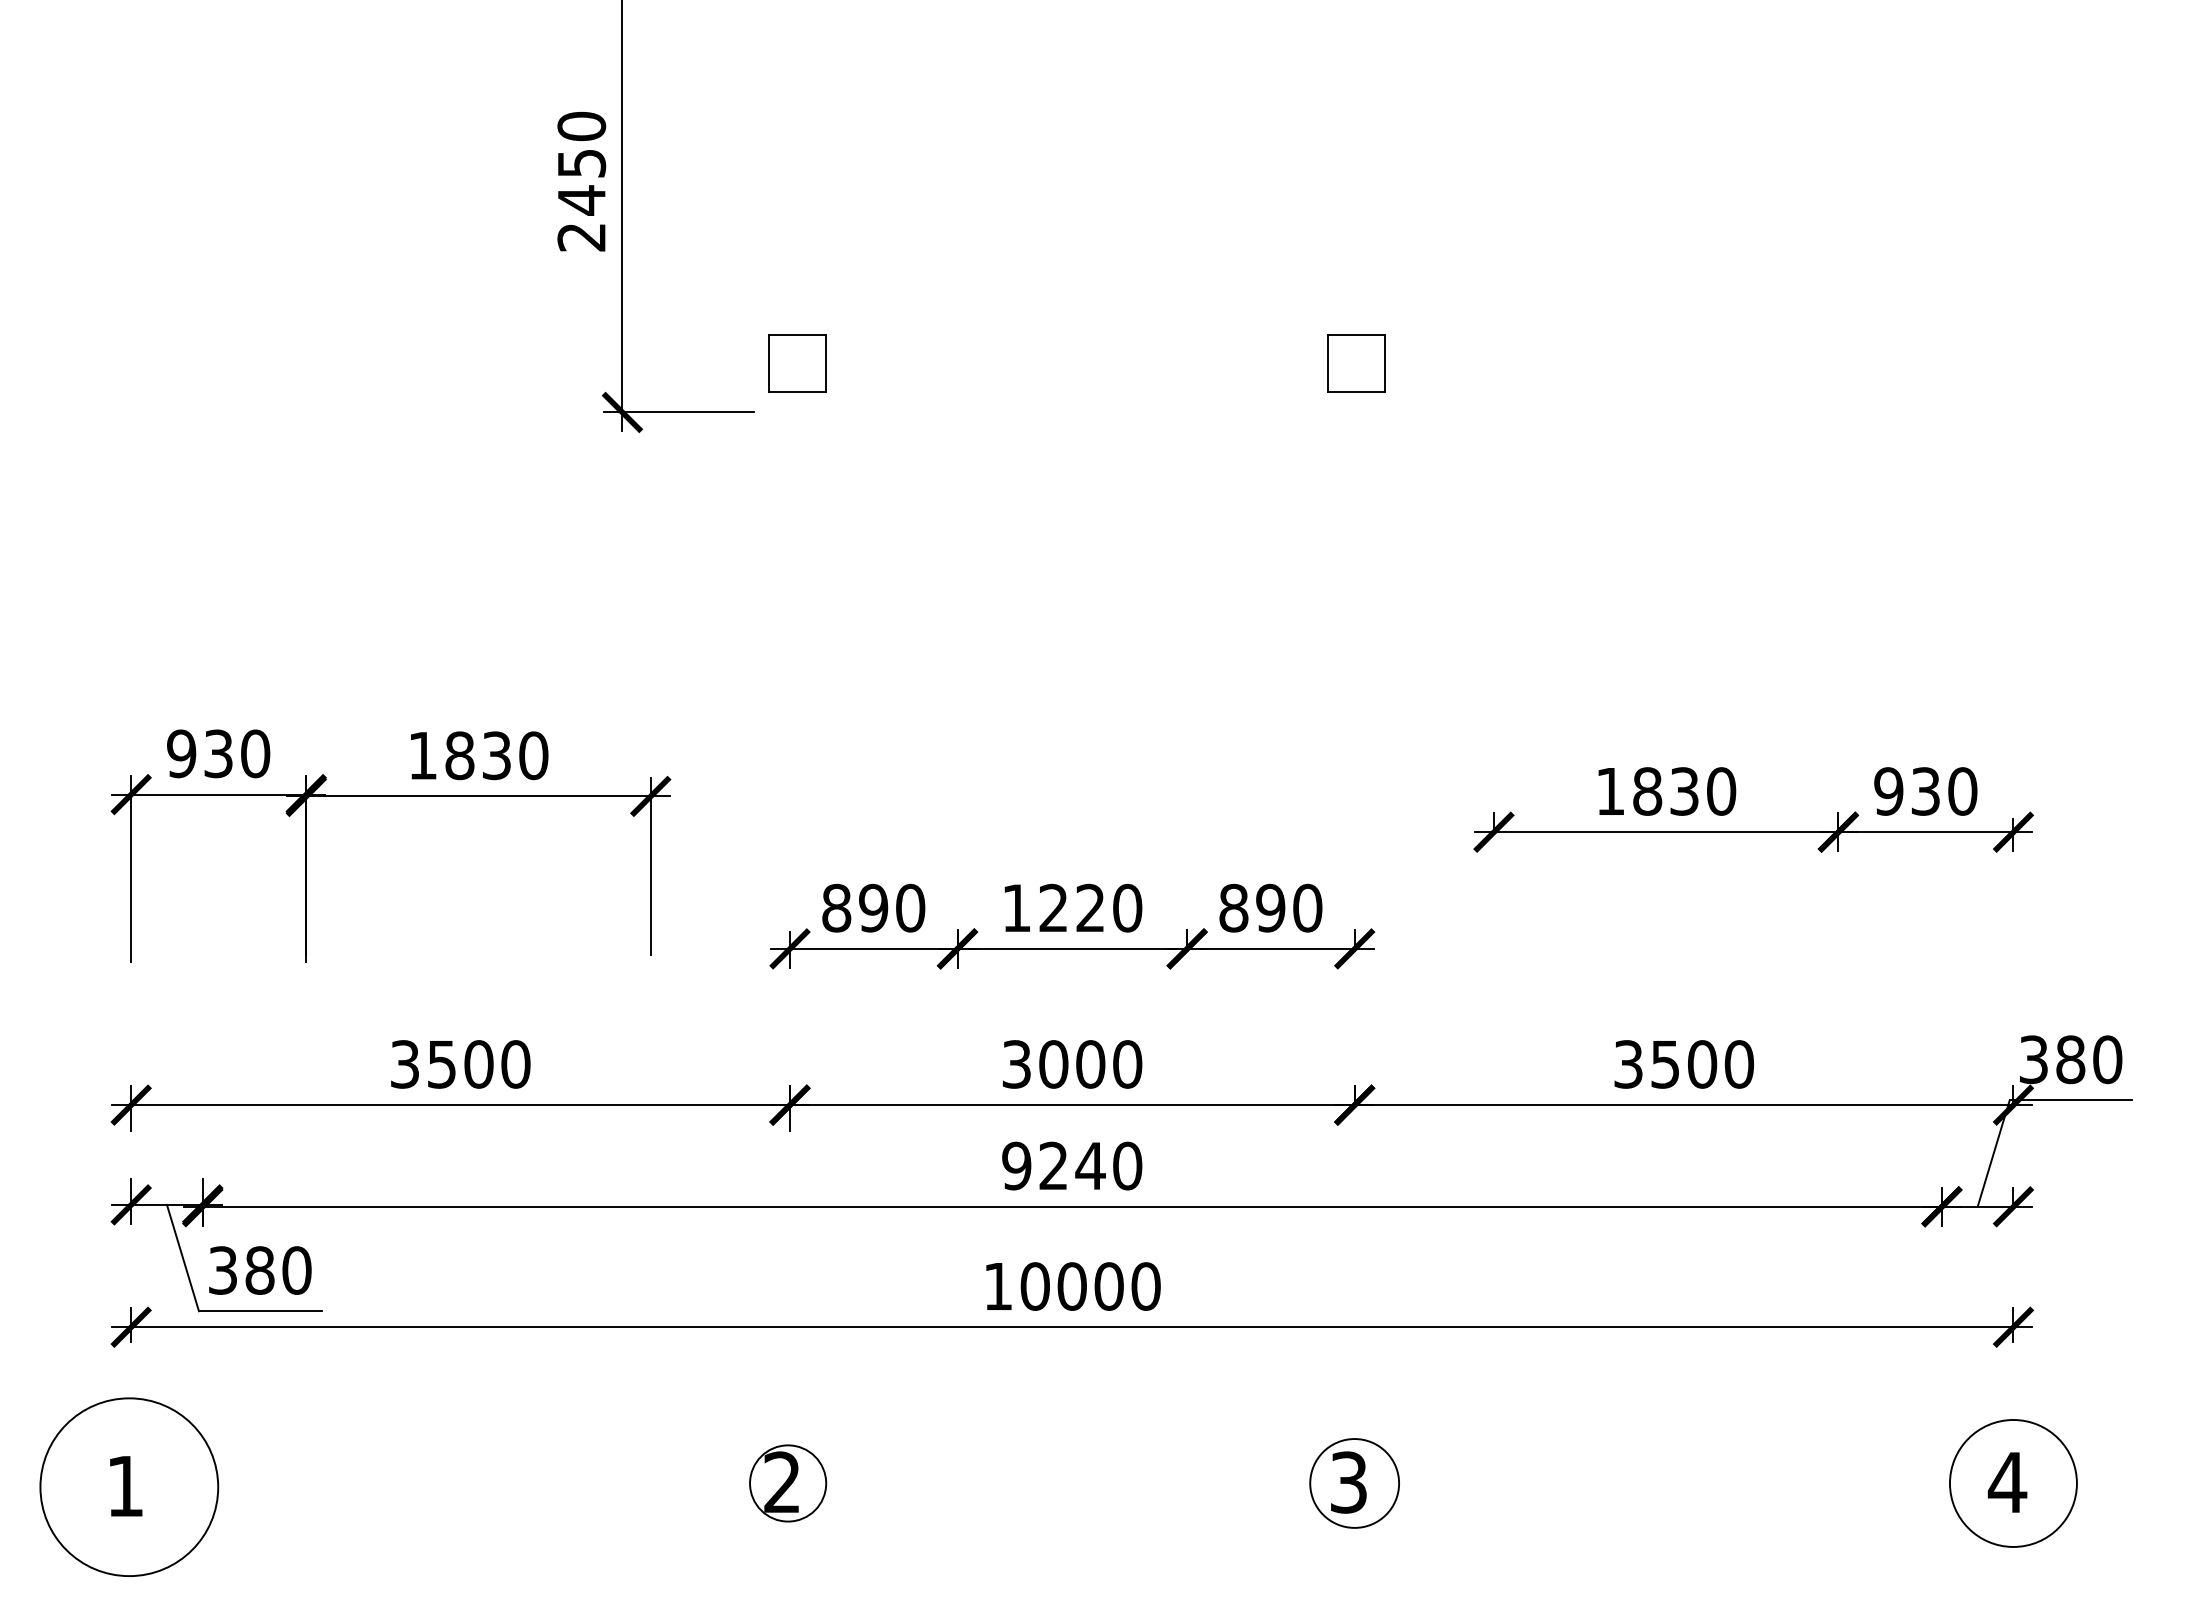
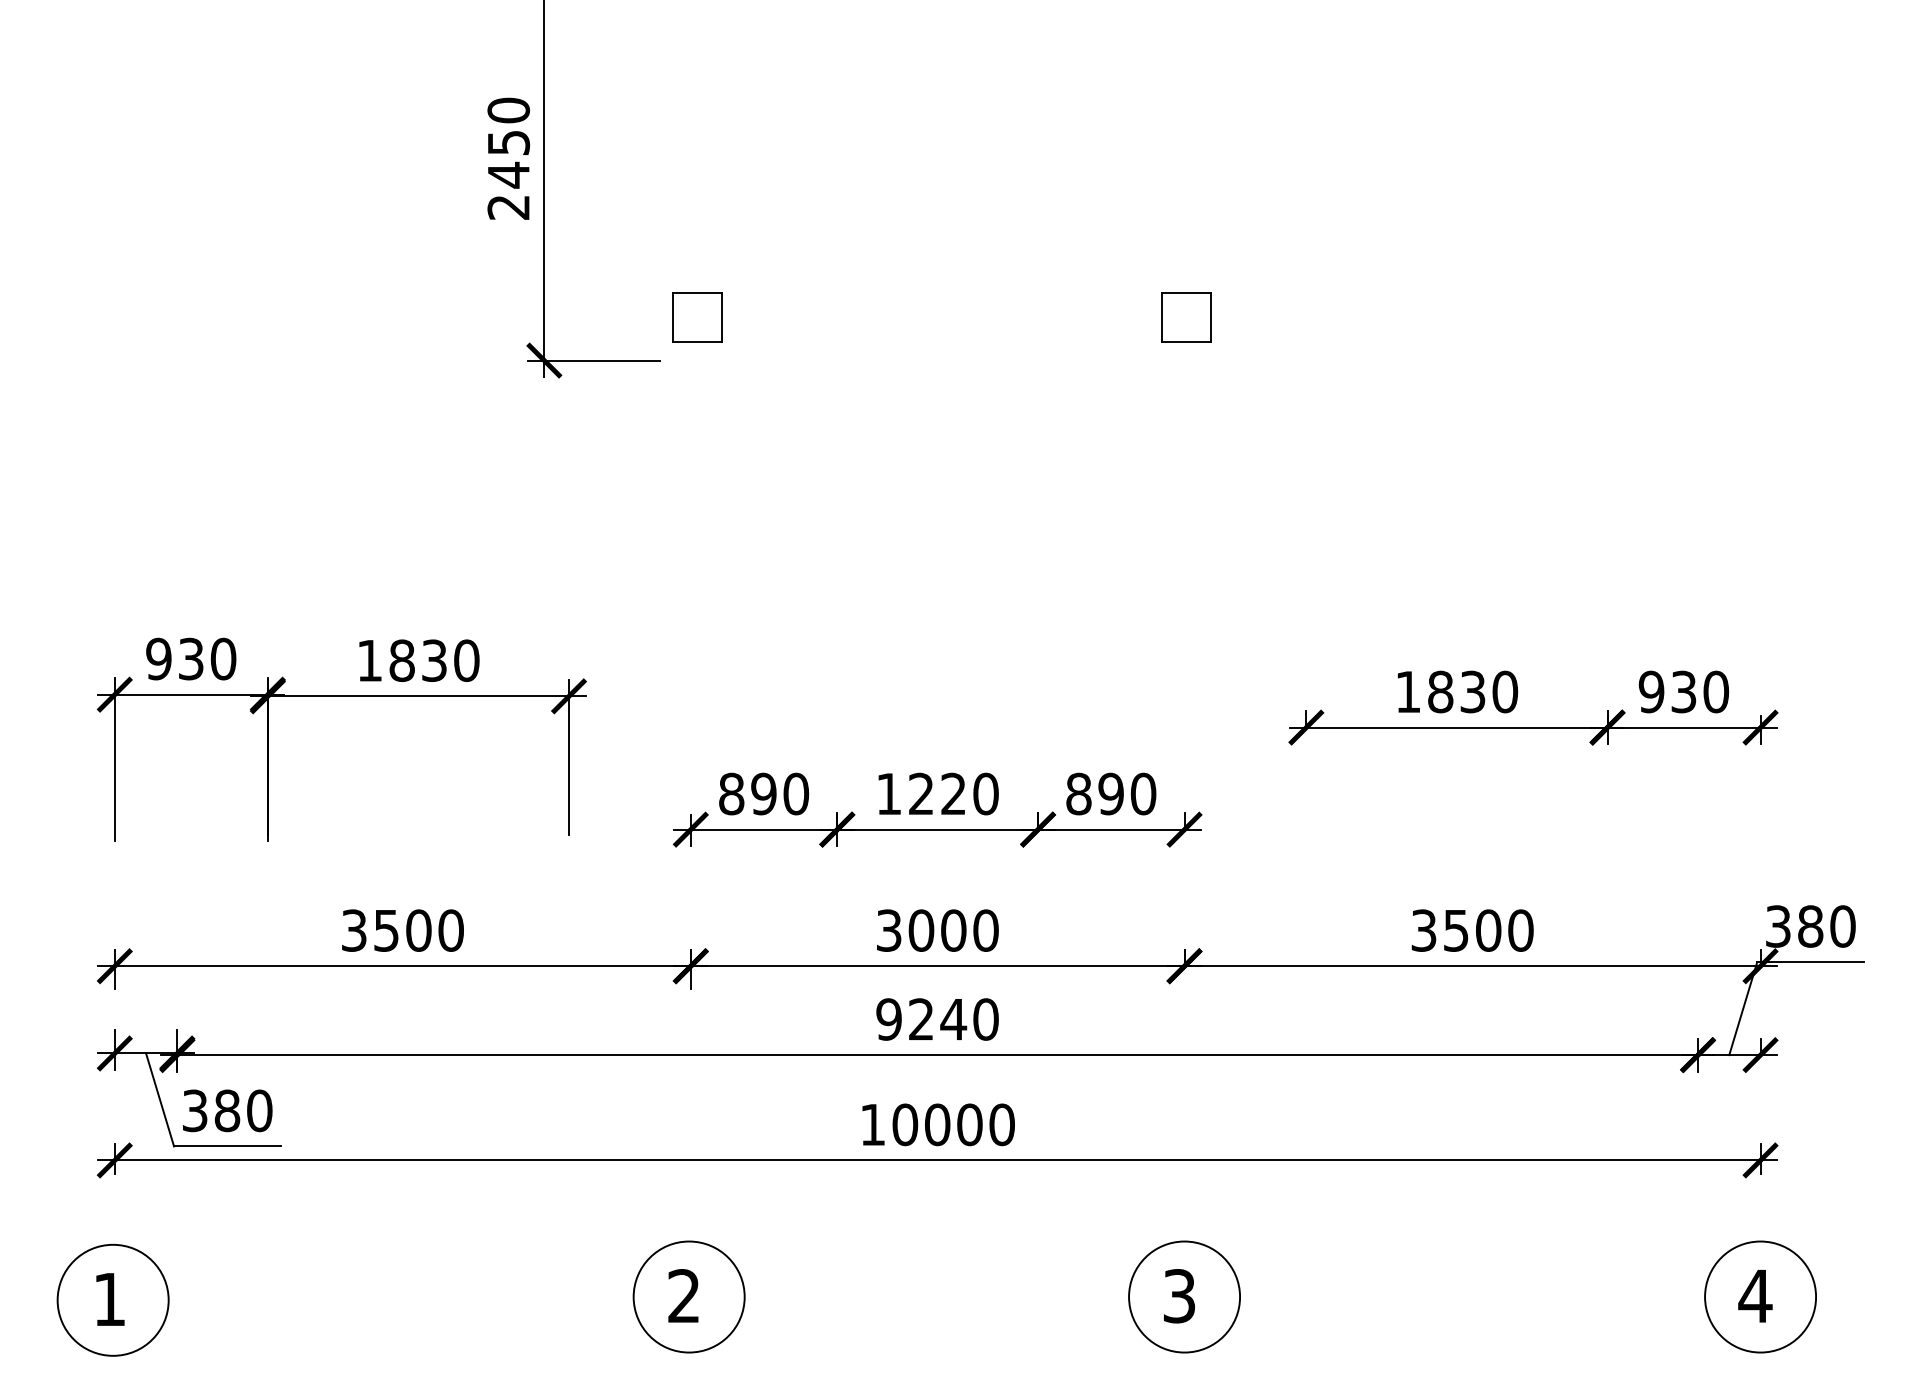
circle: (787, 1482) -> (688, 1296), size x1.67
circle: (1354, 1482) -> (1184, 1296), size x1.43
circle: (128, 1486) -> (112, 1299), size x0.71

